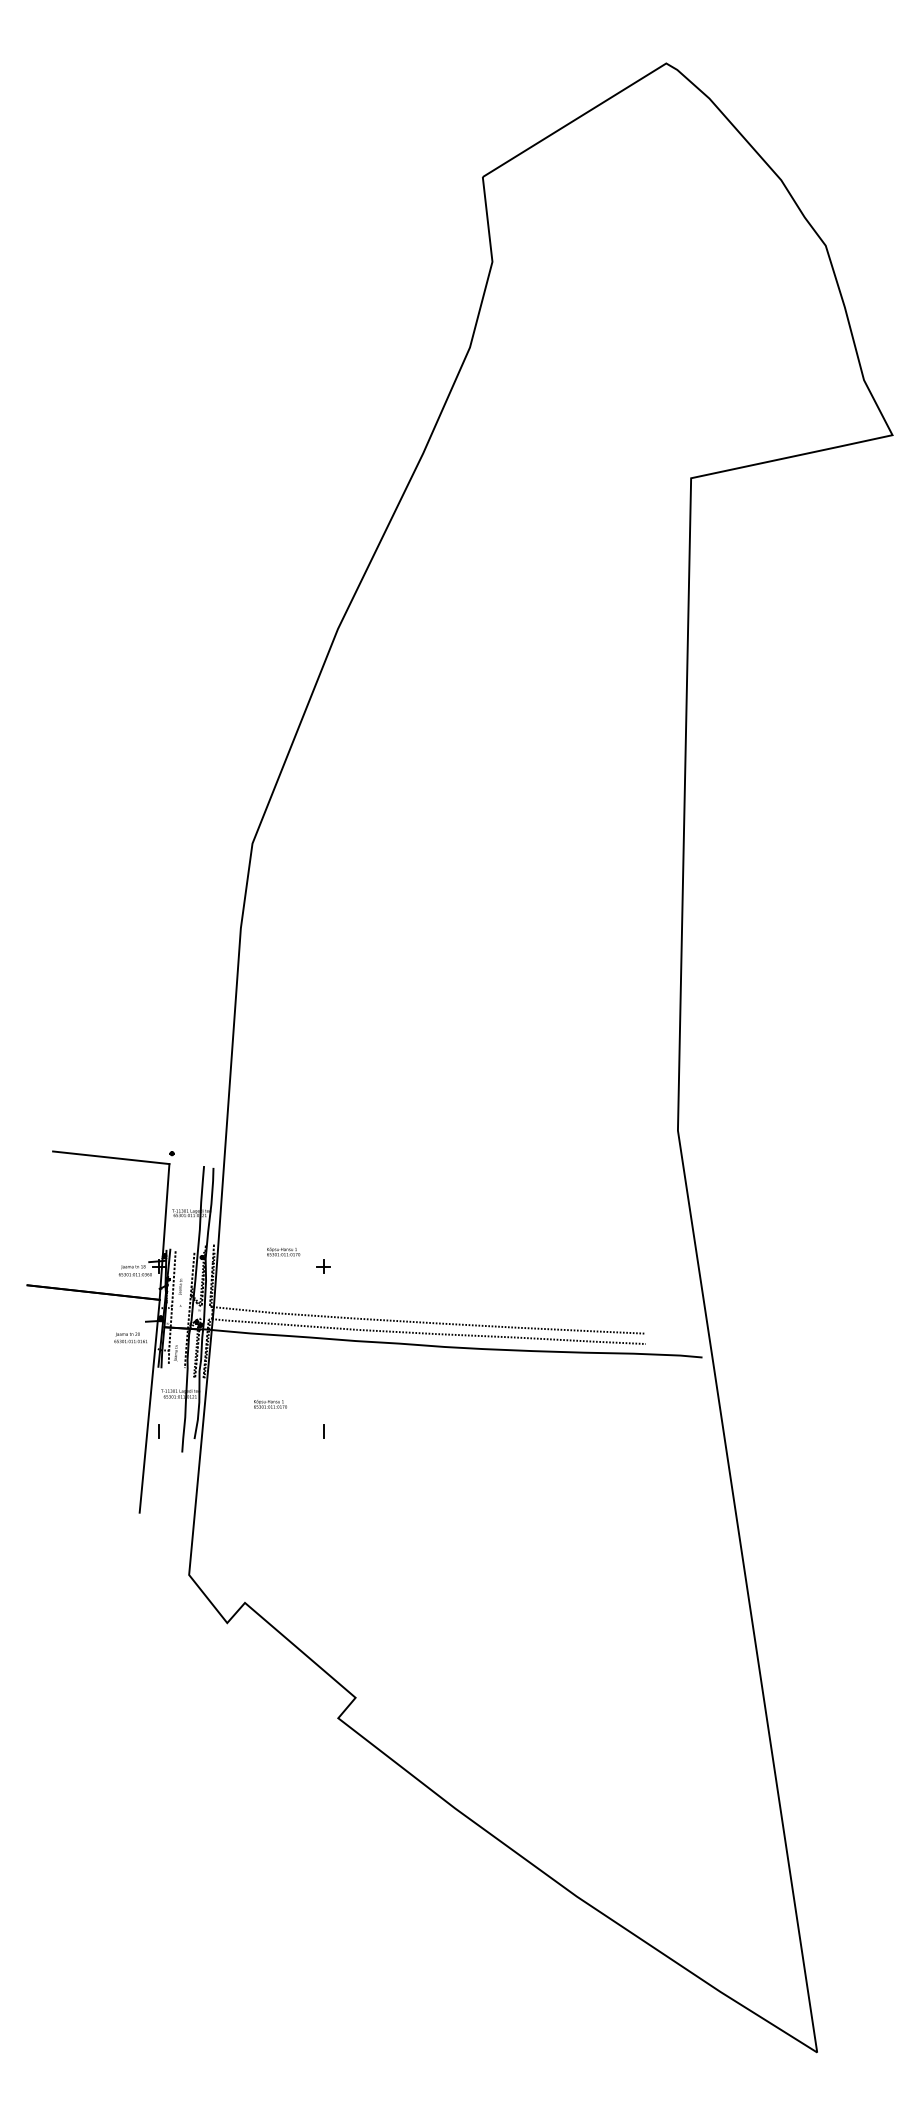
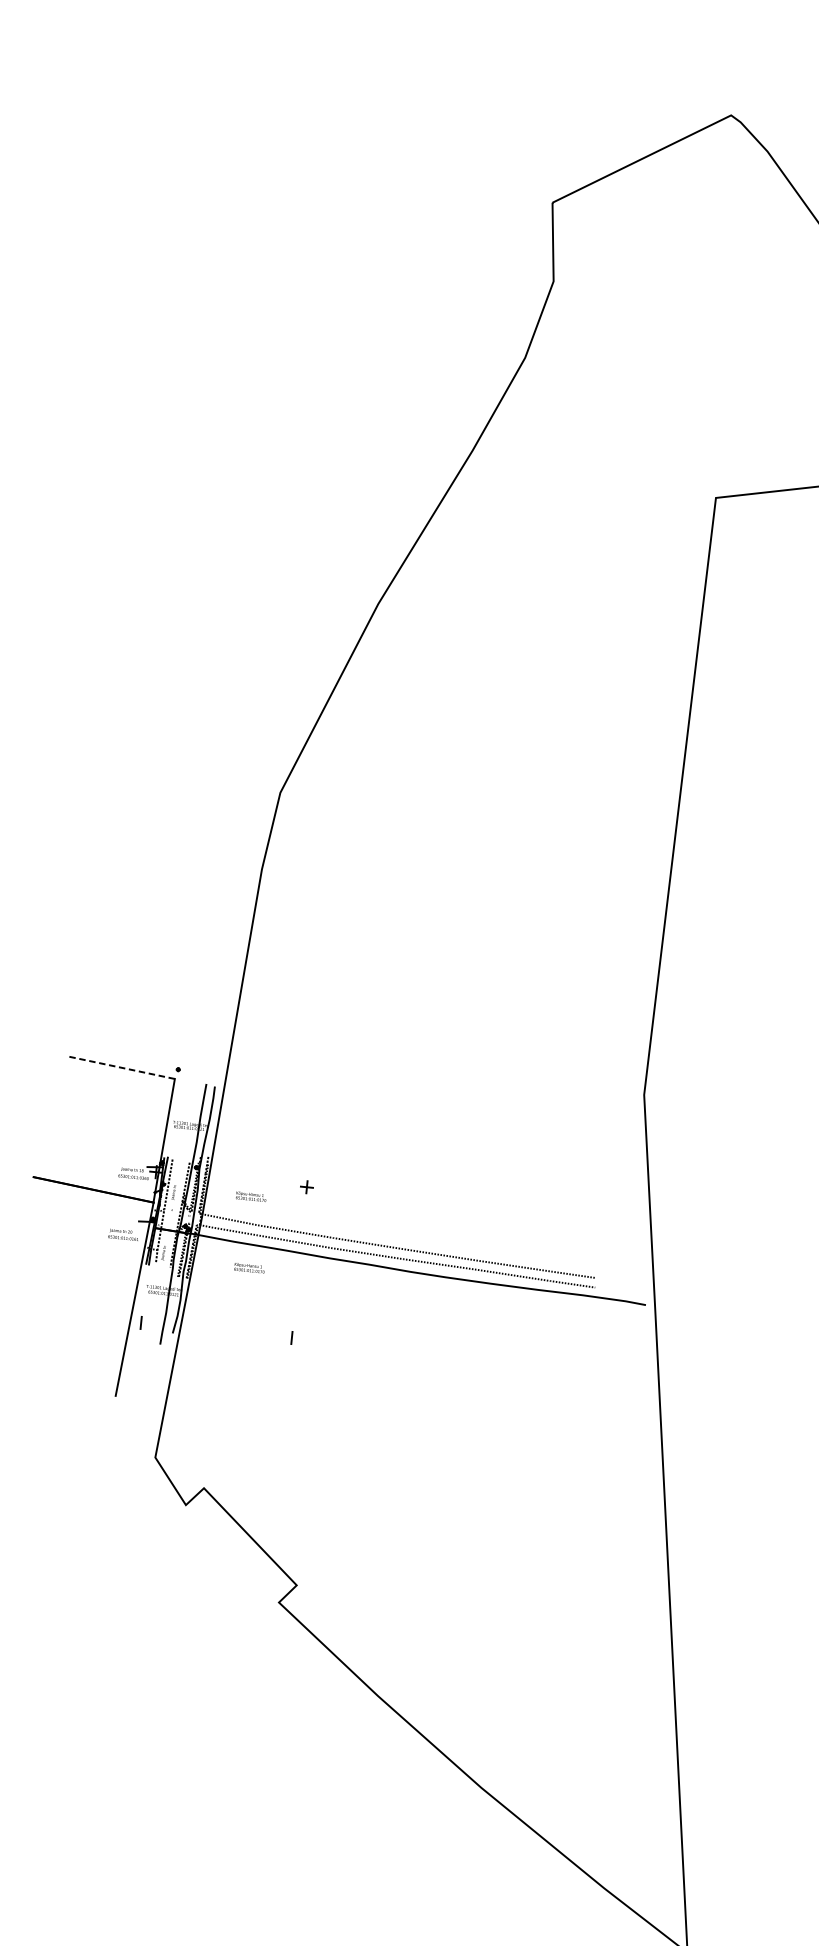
line: (111, 1157) -> (122, 1067), solid -> dashed
text: (283, 1251) -> (251, 1196), moved
text: (270, 1404) -> (249, 1268), moved

